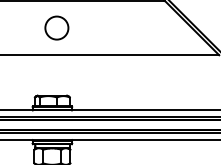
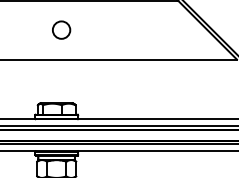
circle: (56, 27) -> (61, 29), size x0.7

